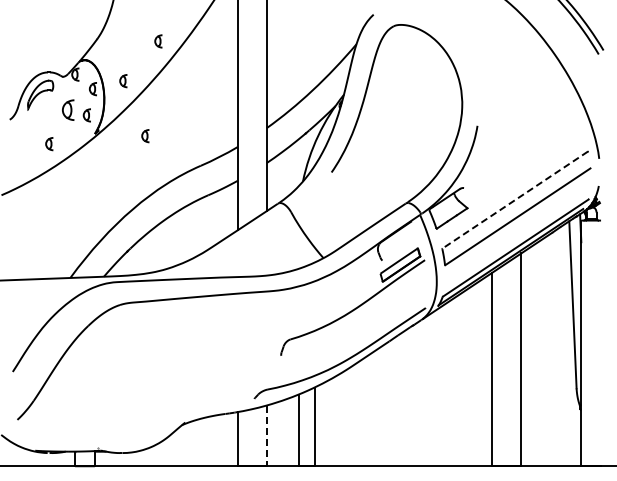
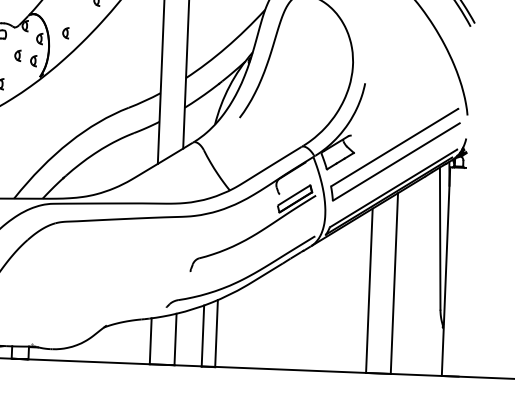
part: (68, 109) -> (18, 55), size x0.62
part: (145, 136) -> (82, 81), removed
line: (514, 200) -> (394, 147), dashed -> solid
line: (266, 436) -> (175, 340), dashed -> solid

